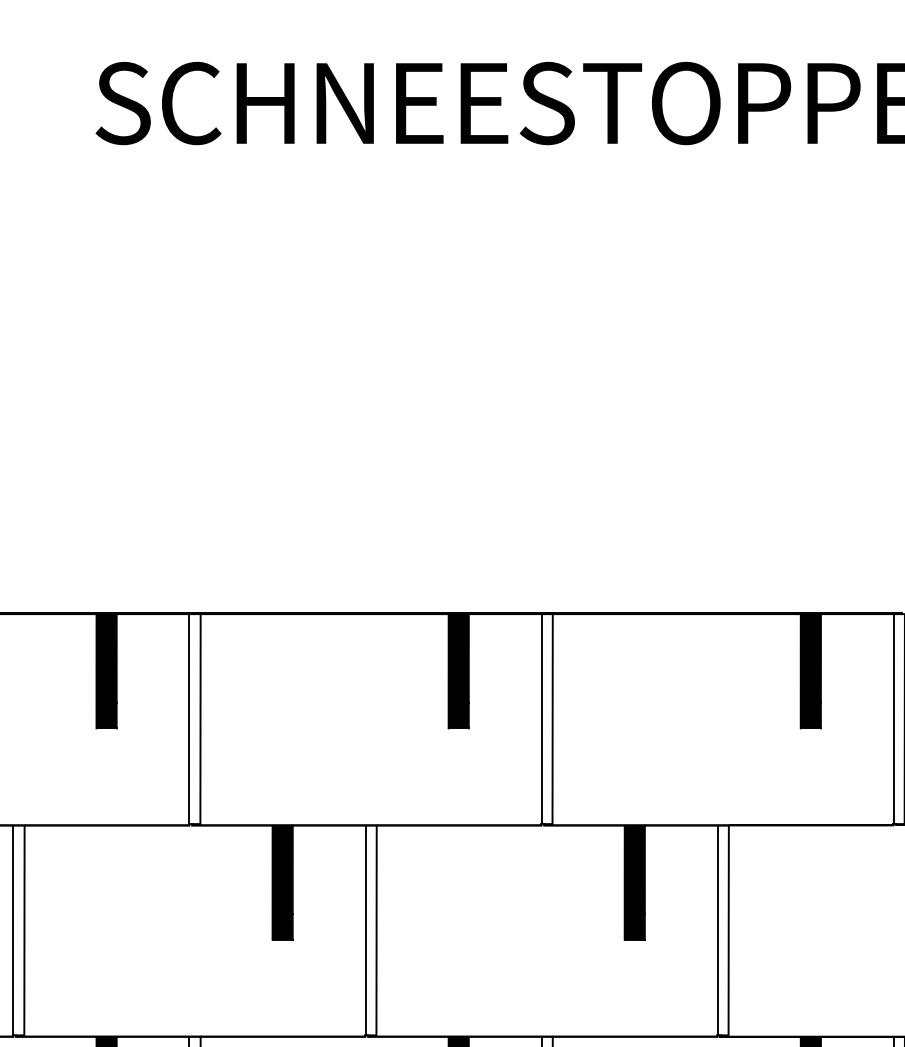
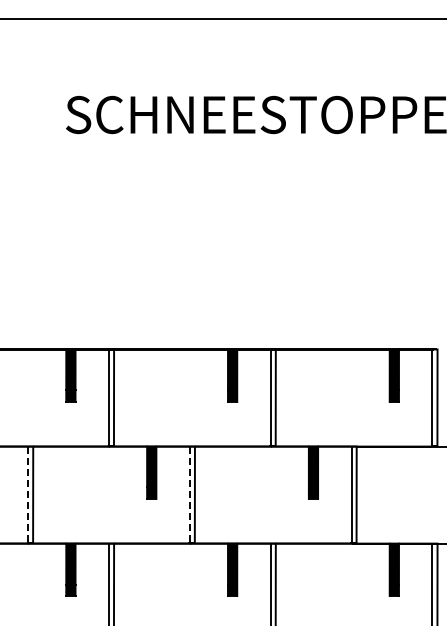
line: (14, 931) -> (28, 495), solid -> dashed
line: (364, 931) -> (189, 495), solid -> dashed

